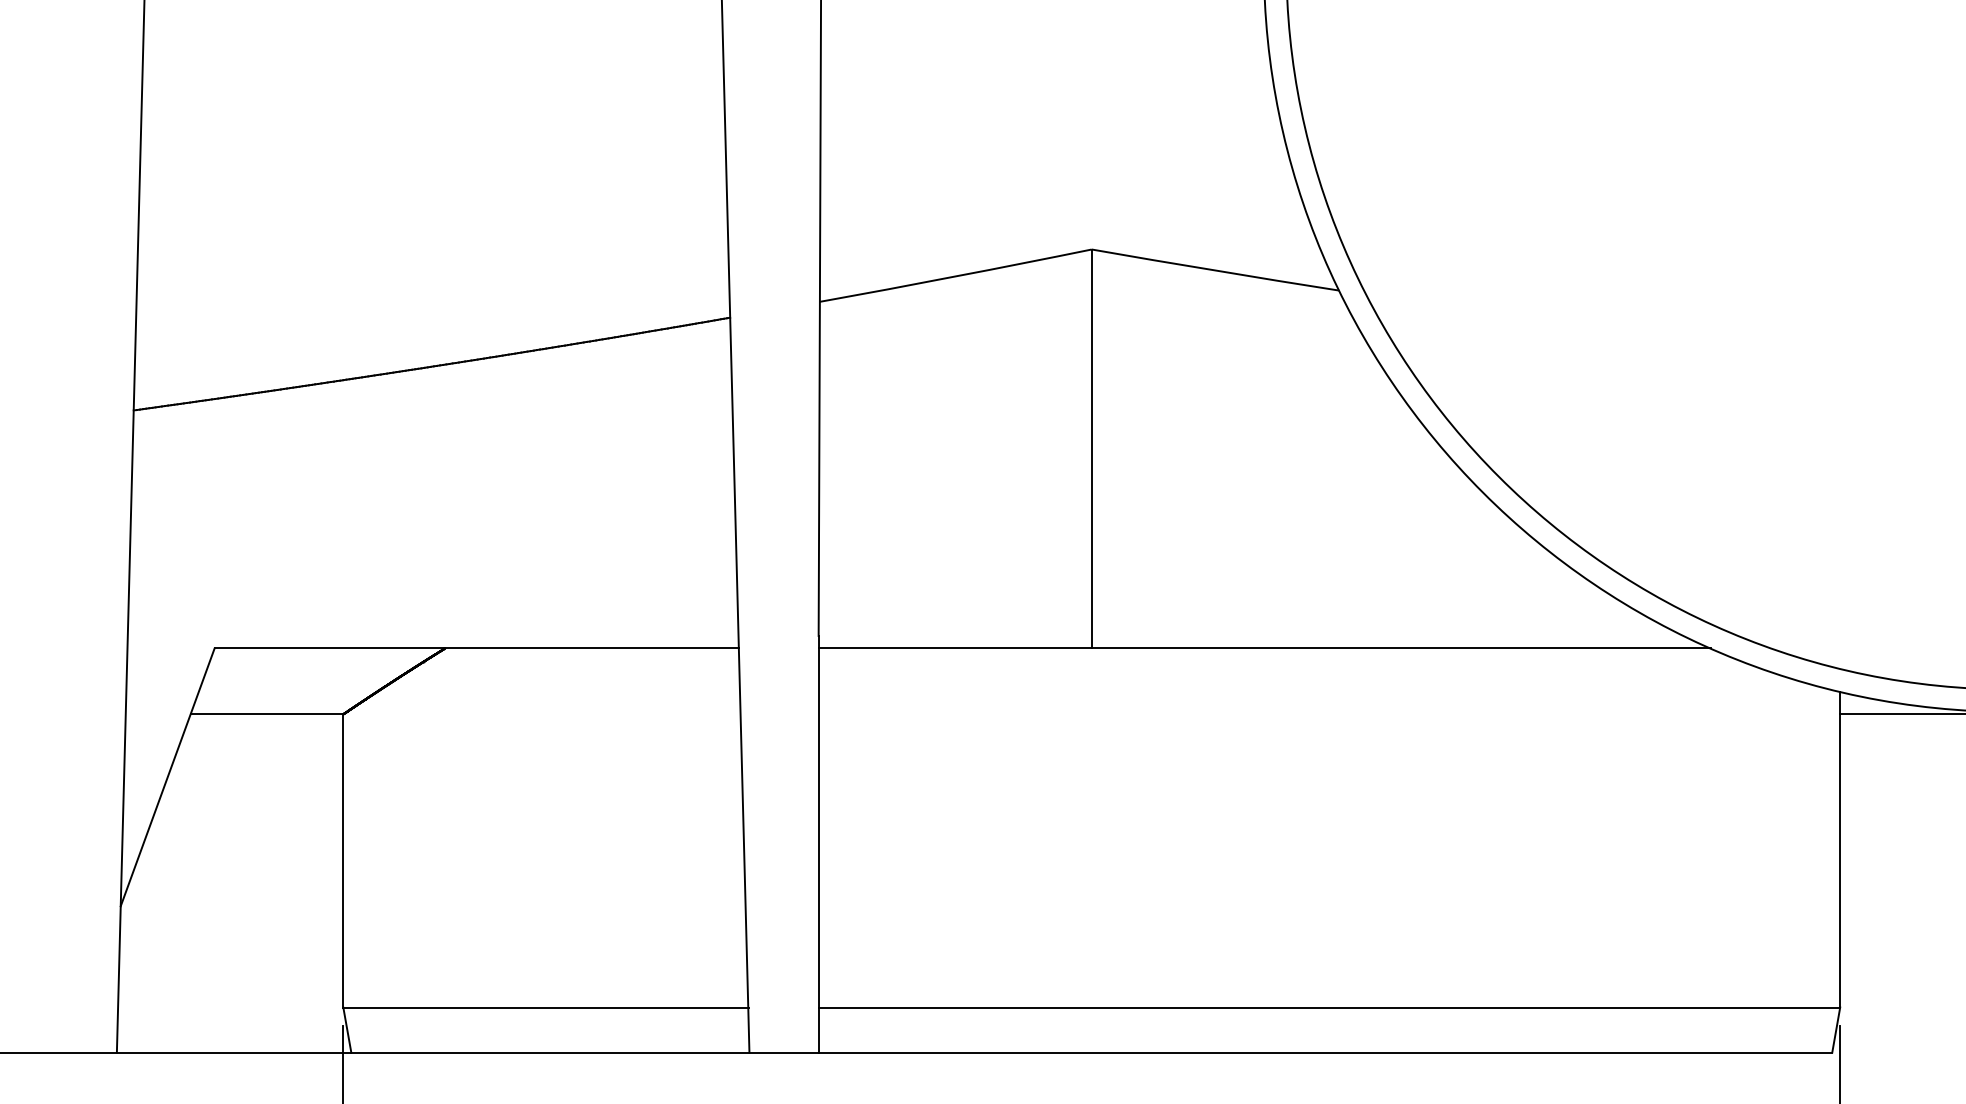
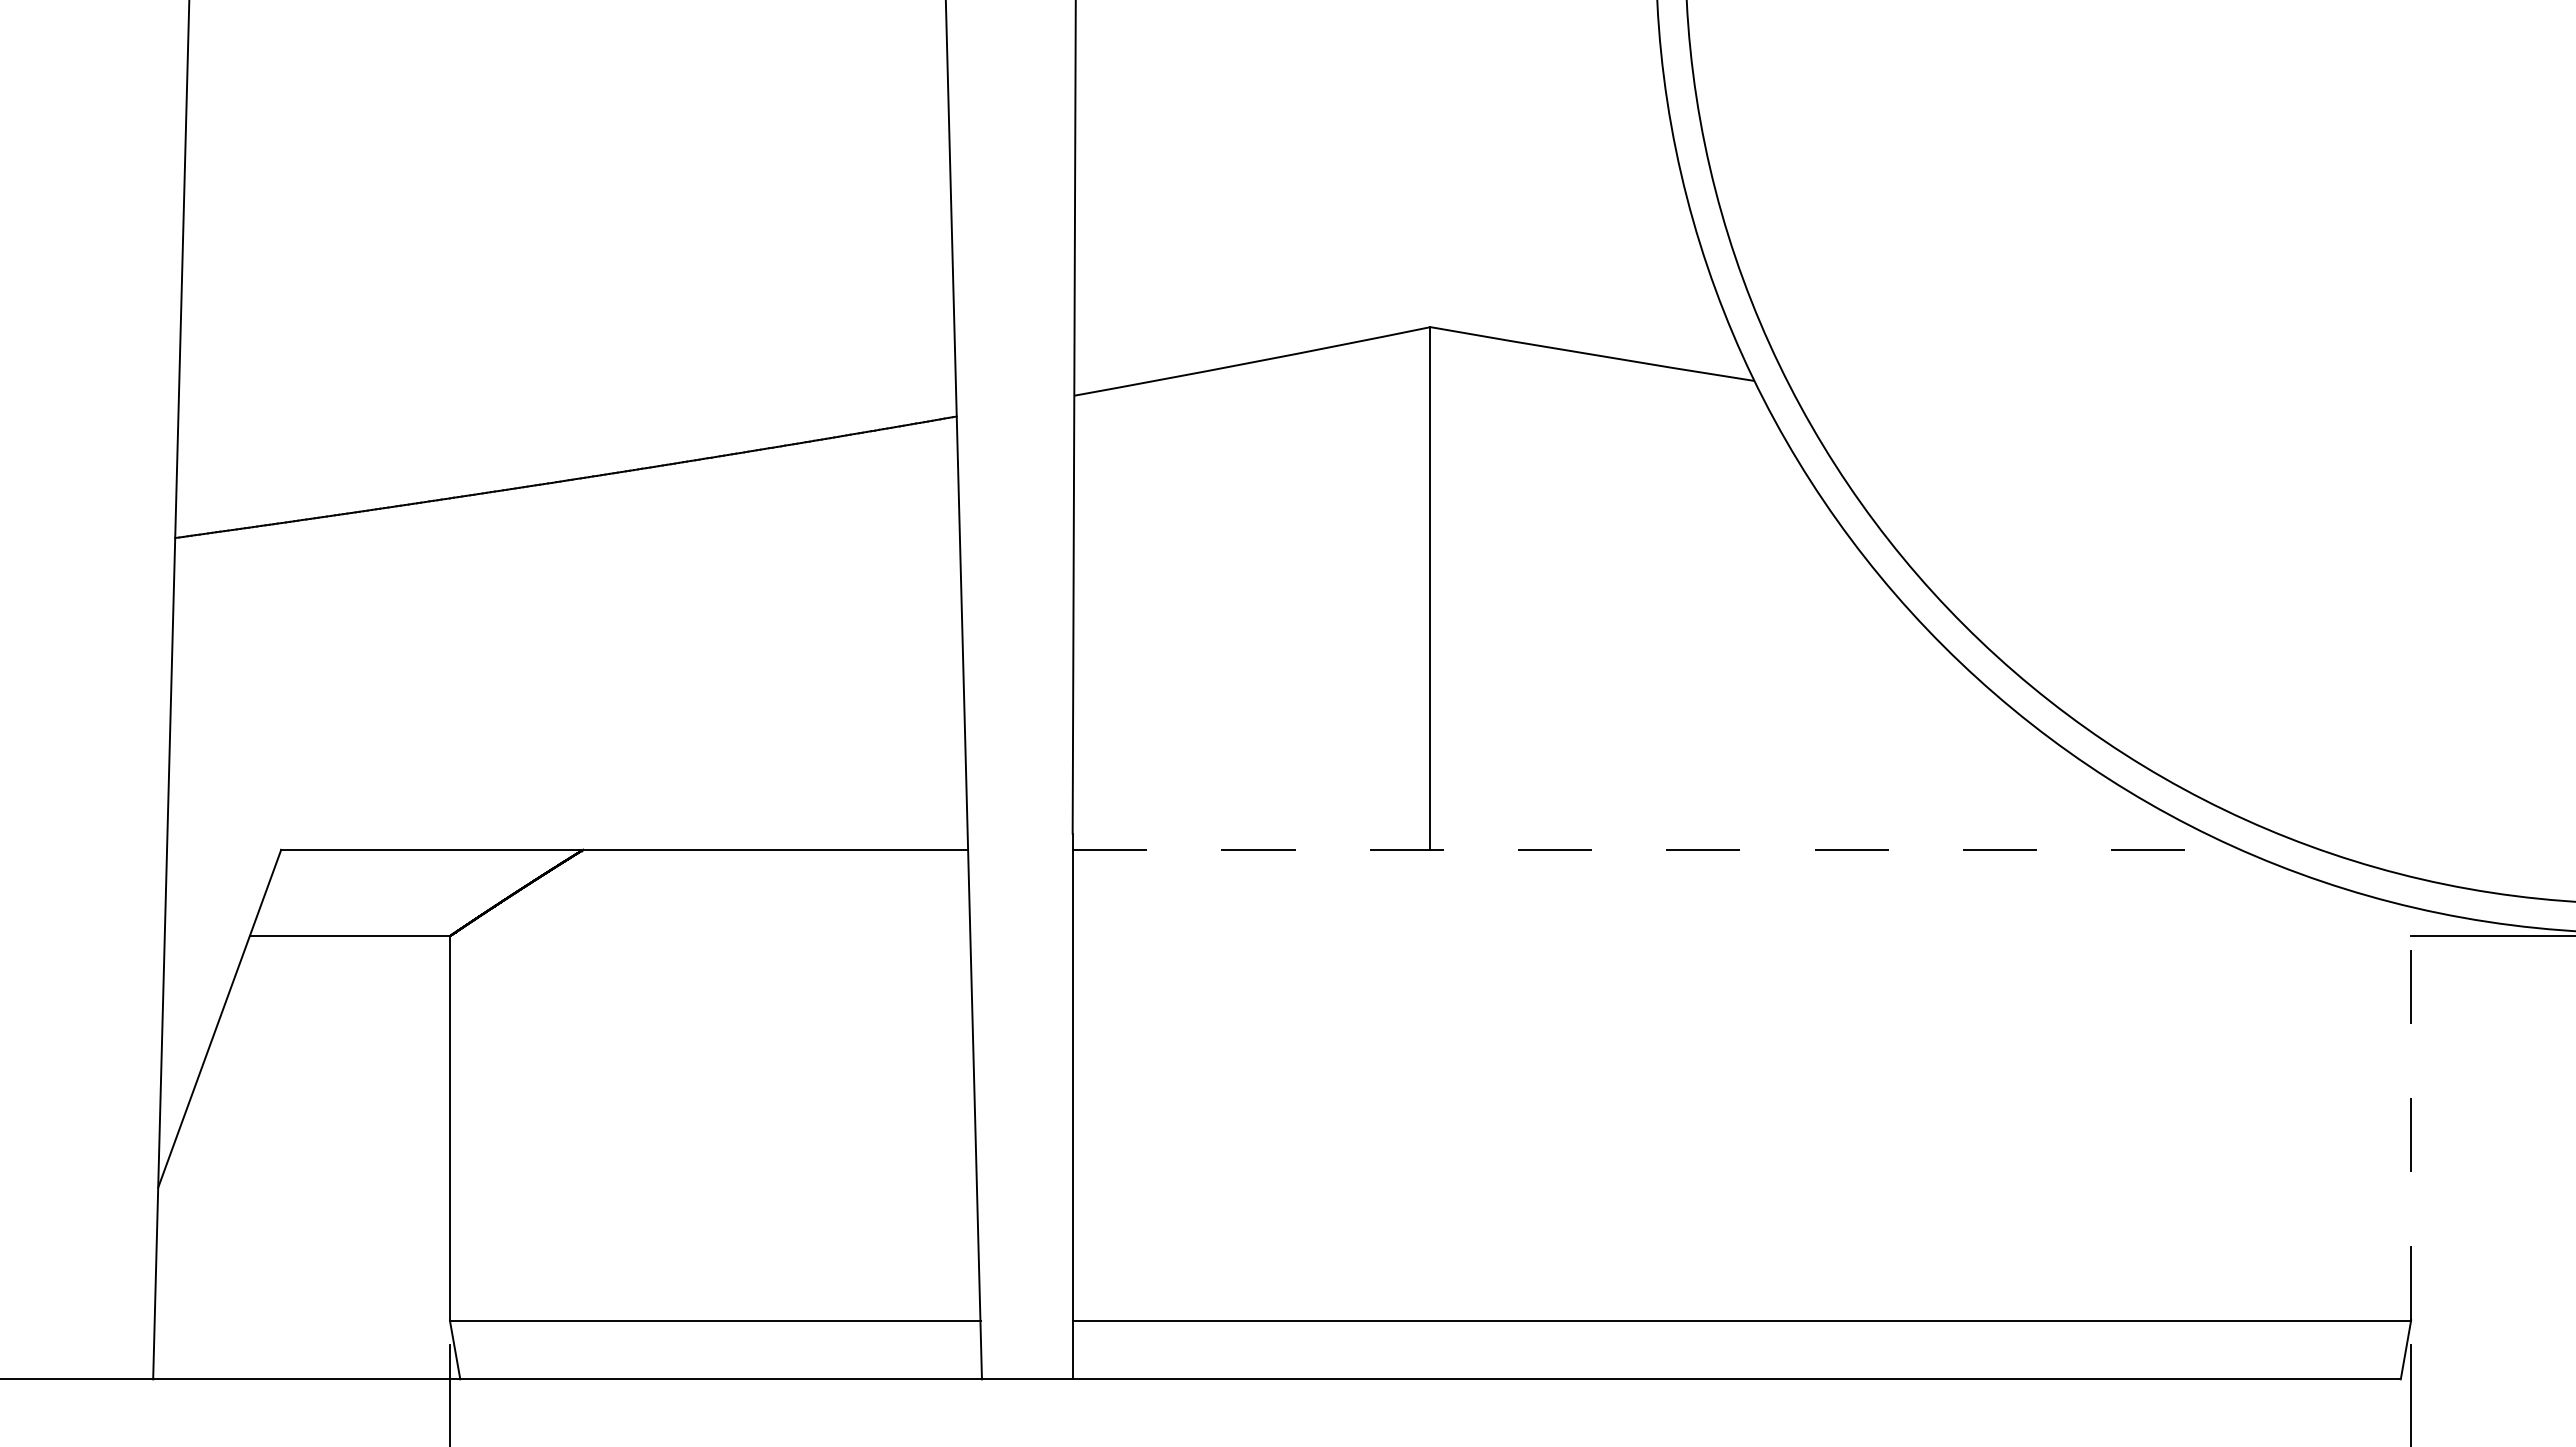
line: (1265, 648) -> (1657, 849), solid -> dashed
line: (1840, 849) -> (2411, 1113), solid -> dashed

